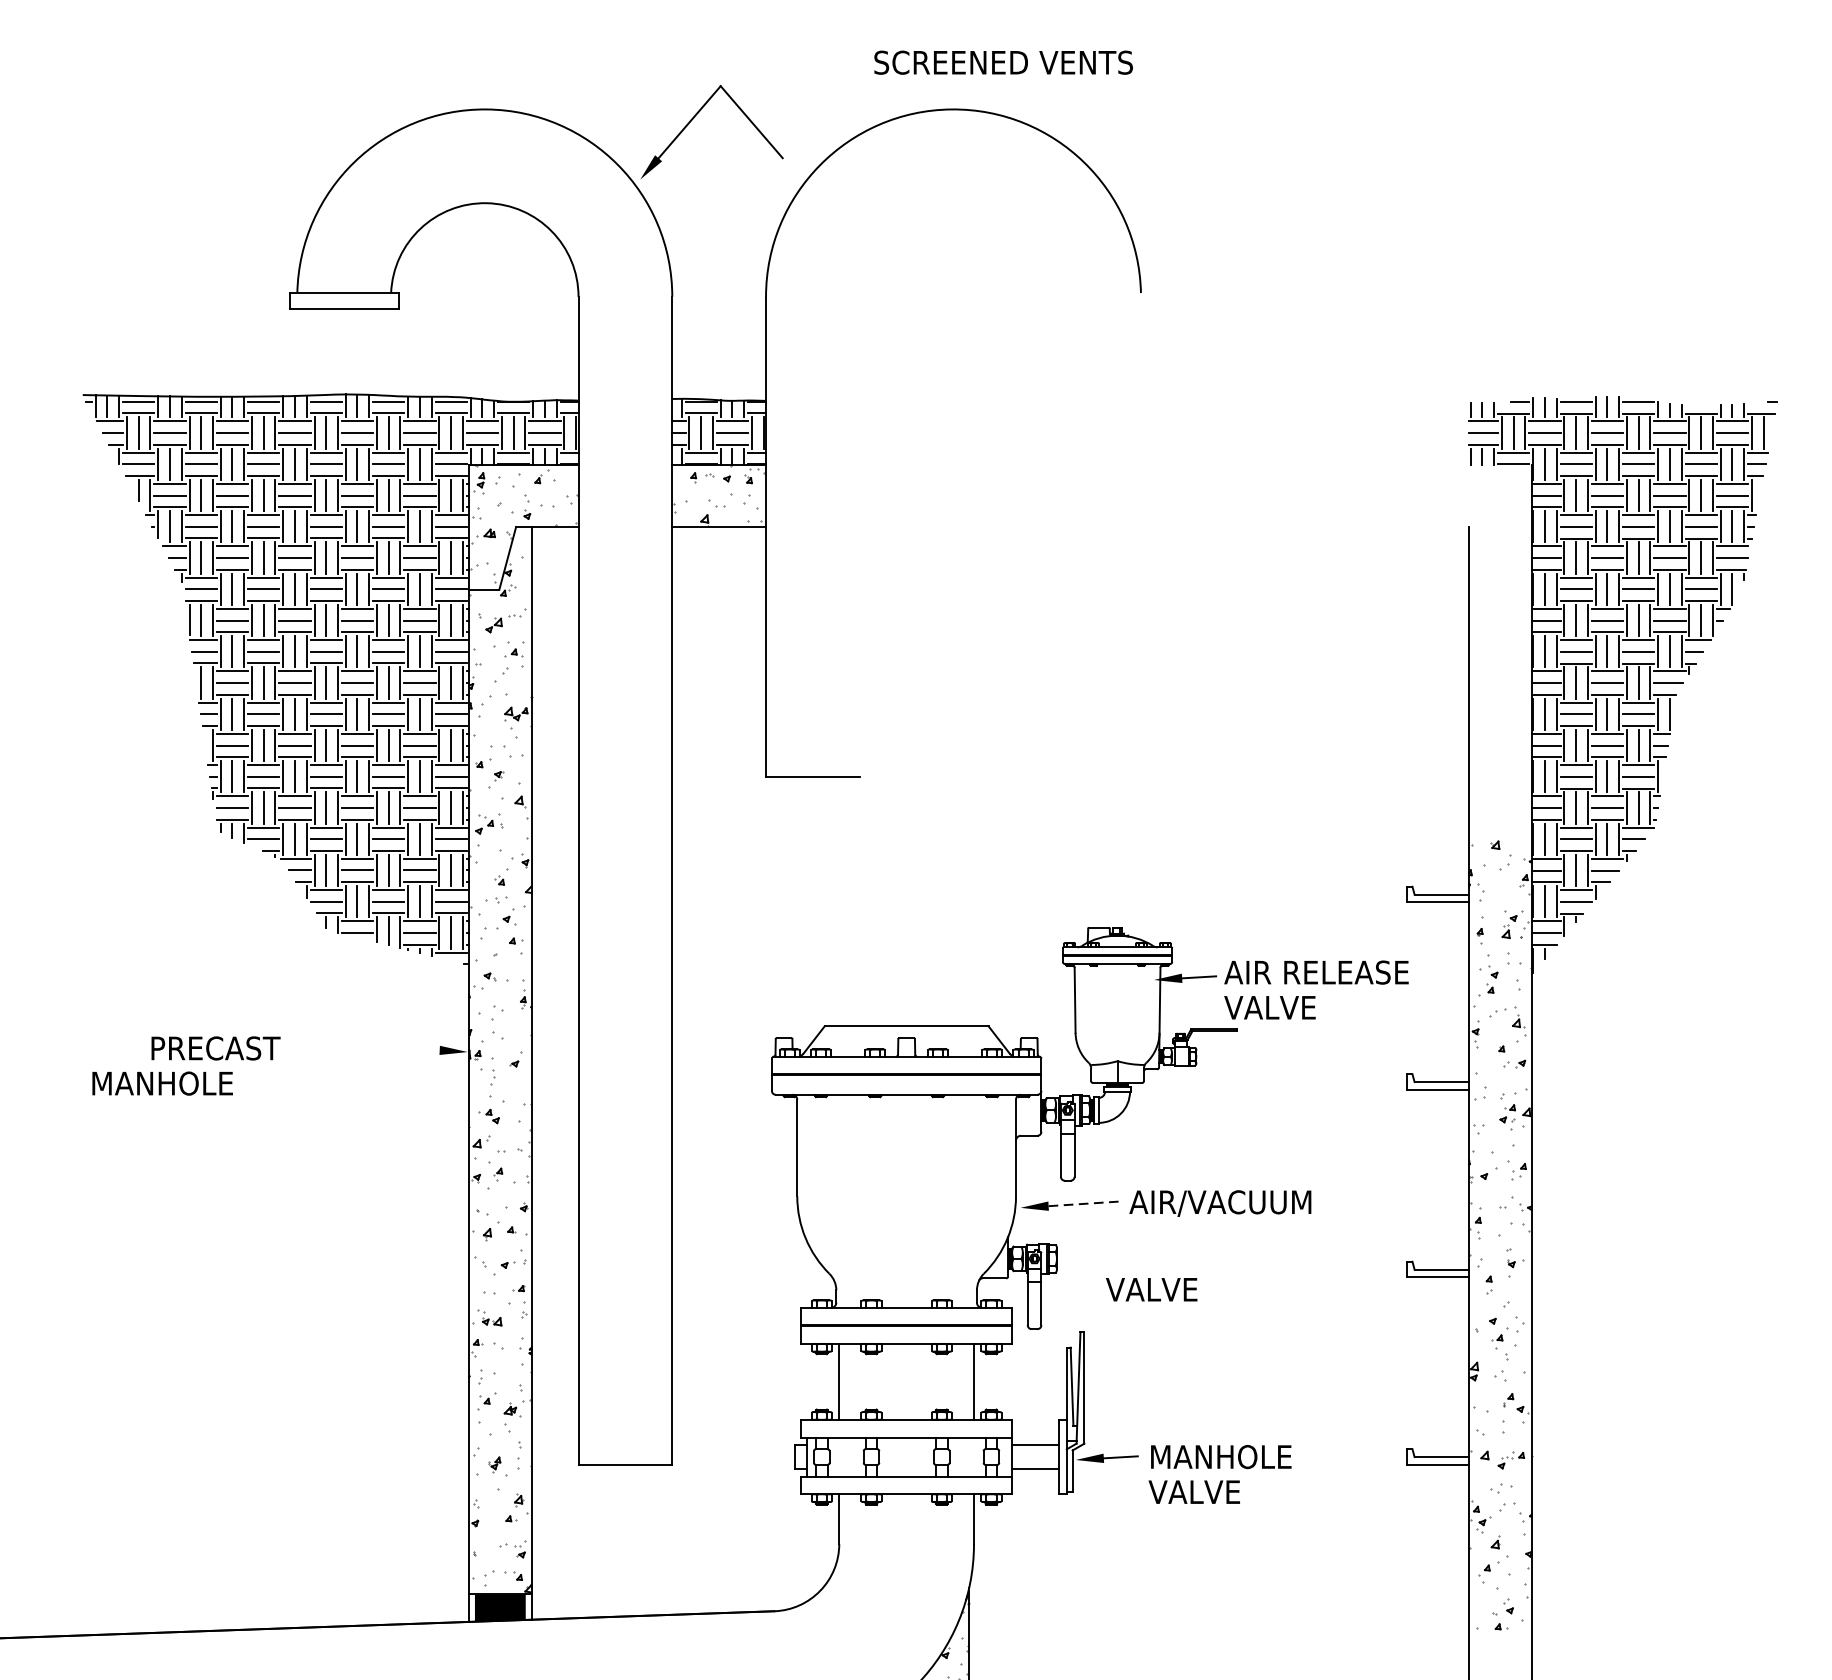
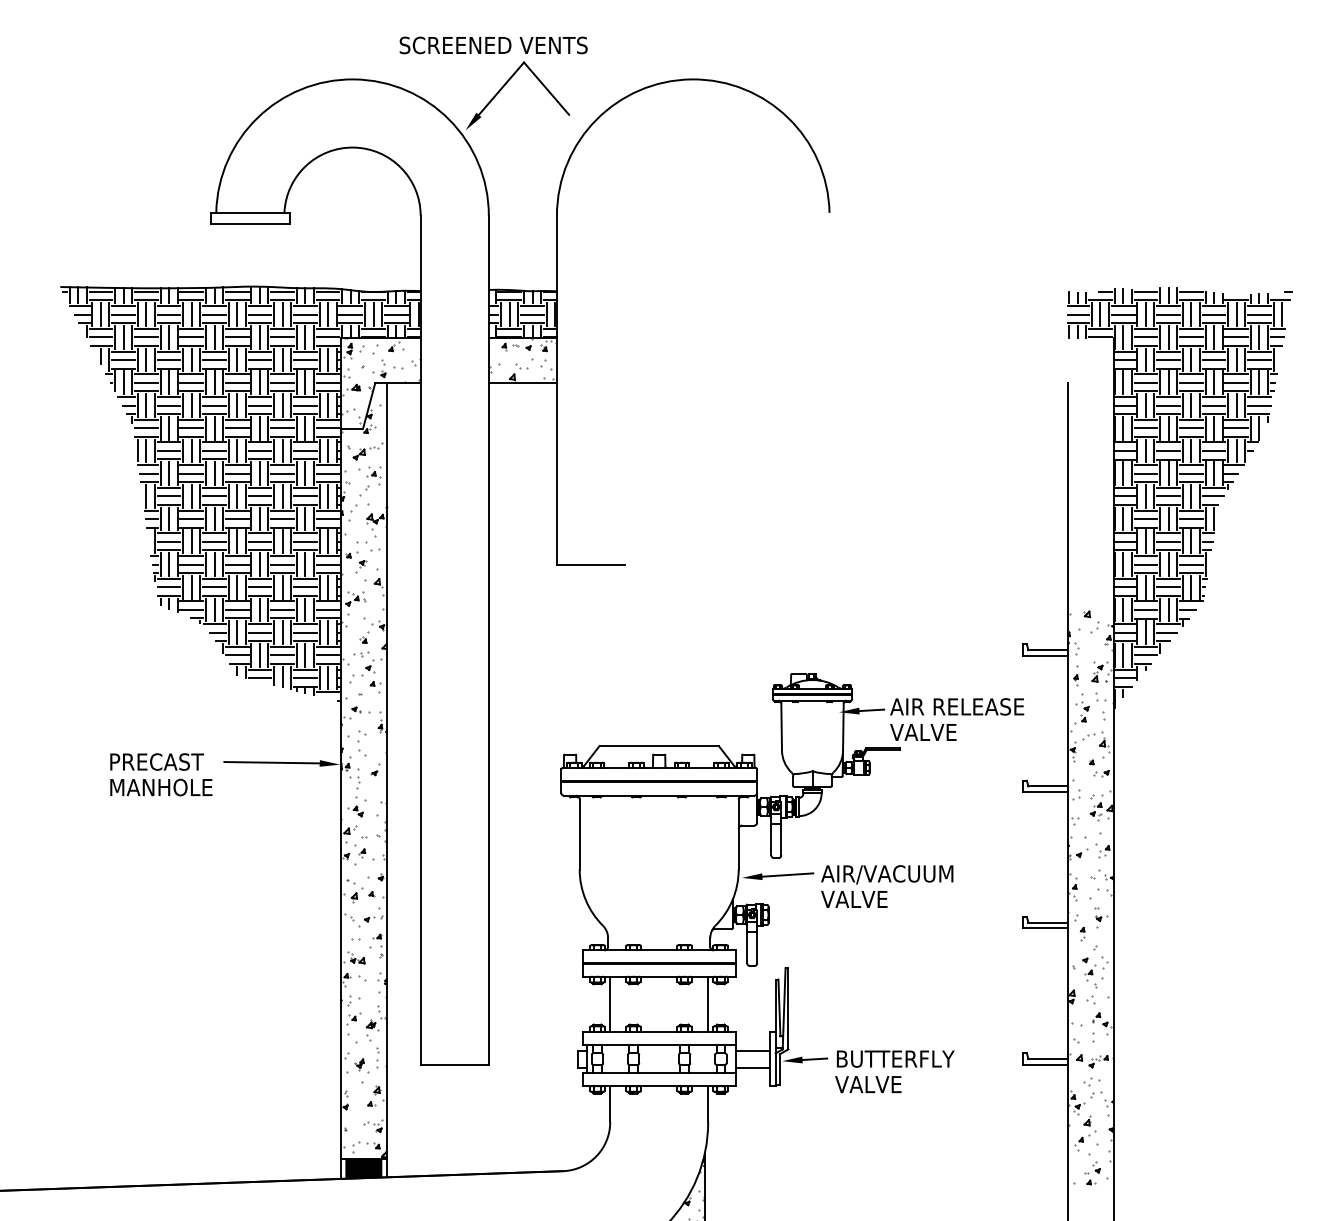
text: (1003, 62) -> (493, 45), moved
line: (373, 1049) -> (271, 762), added
text: (162, 1083) -> (161, 787), moved
line: (1084, 1204) -> (788, 875), dashed -> solid
text: (1151, 1289) -> (854, 899), moved
text: (1233, 1456) -> (896, 1058), MANHOLE -> BUTTERFLY

